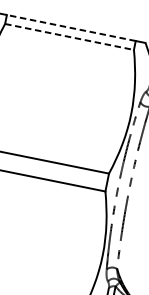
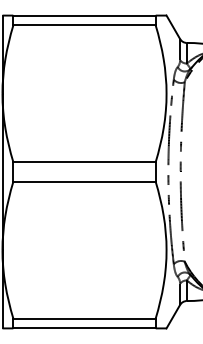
line: (71, 27) -> (84, 15), dashed -> solid
line: (70, 37) -> (85, 25), dashed -> solid

